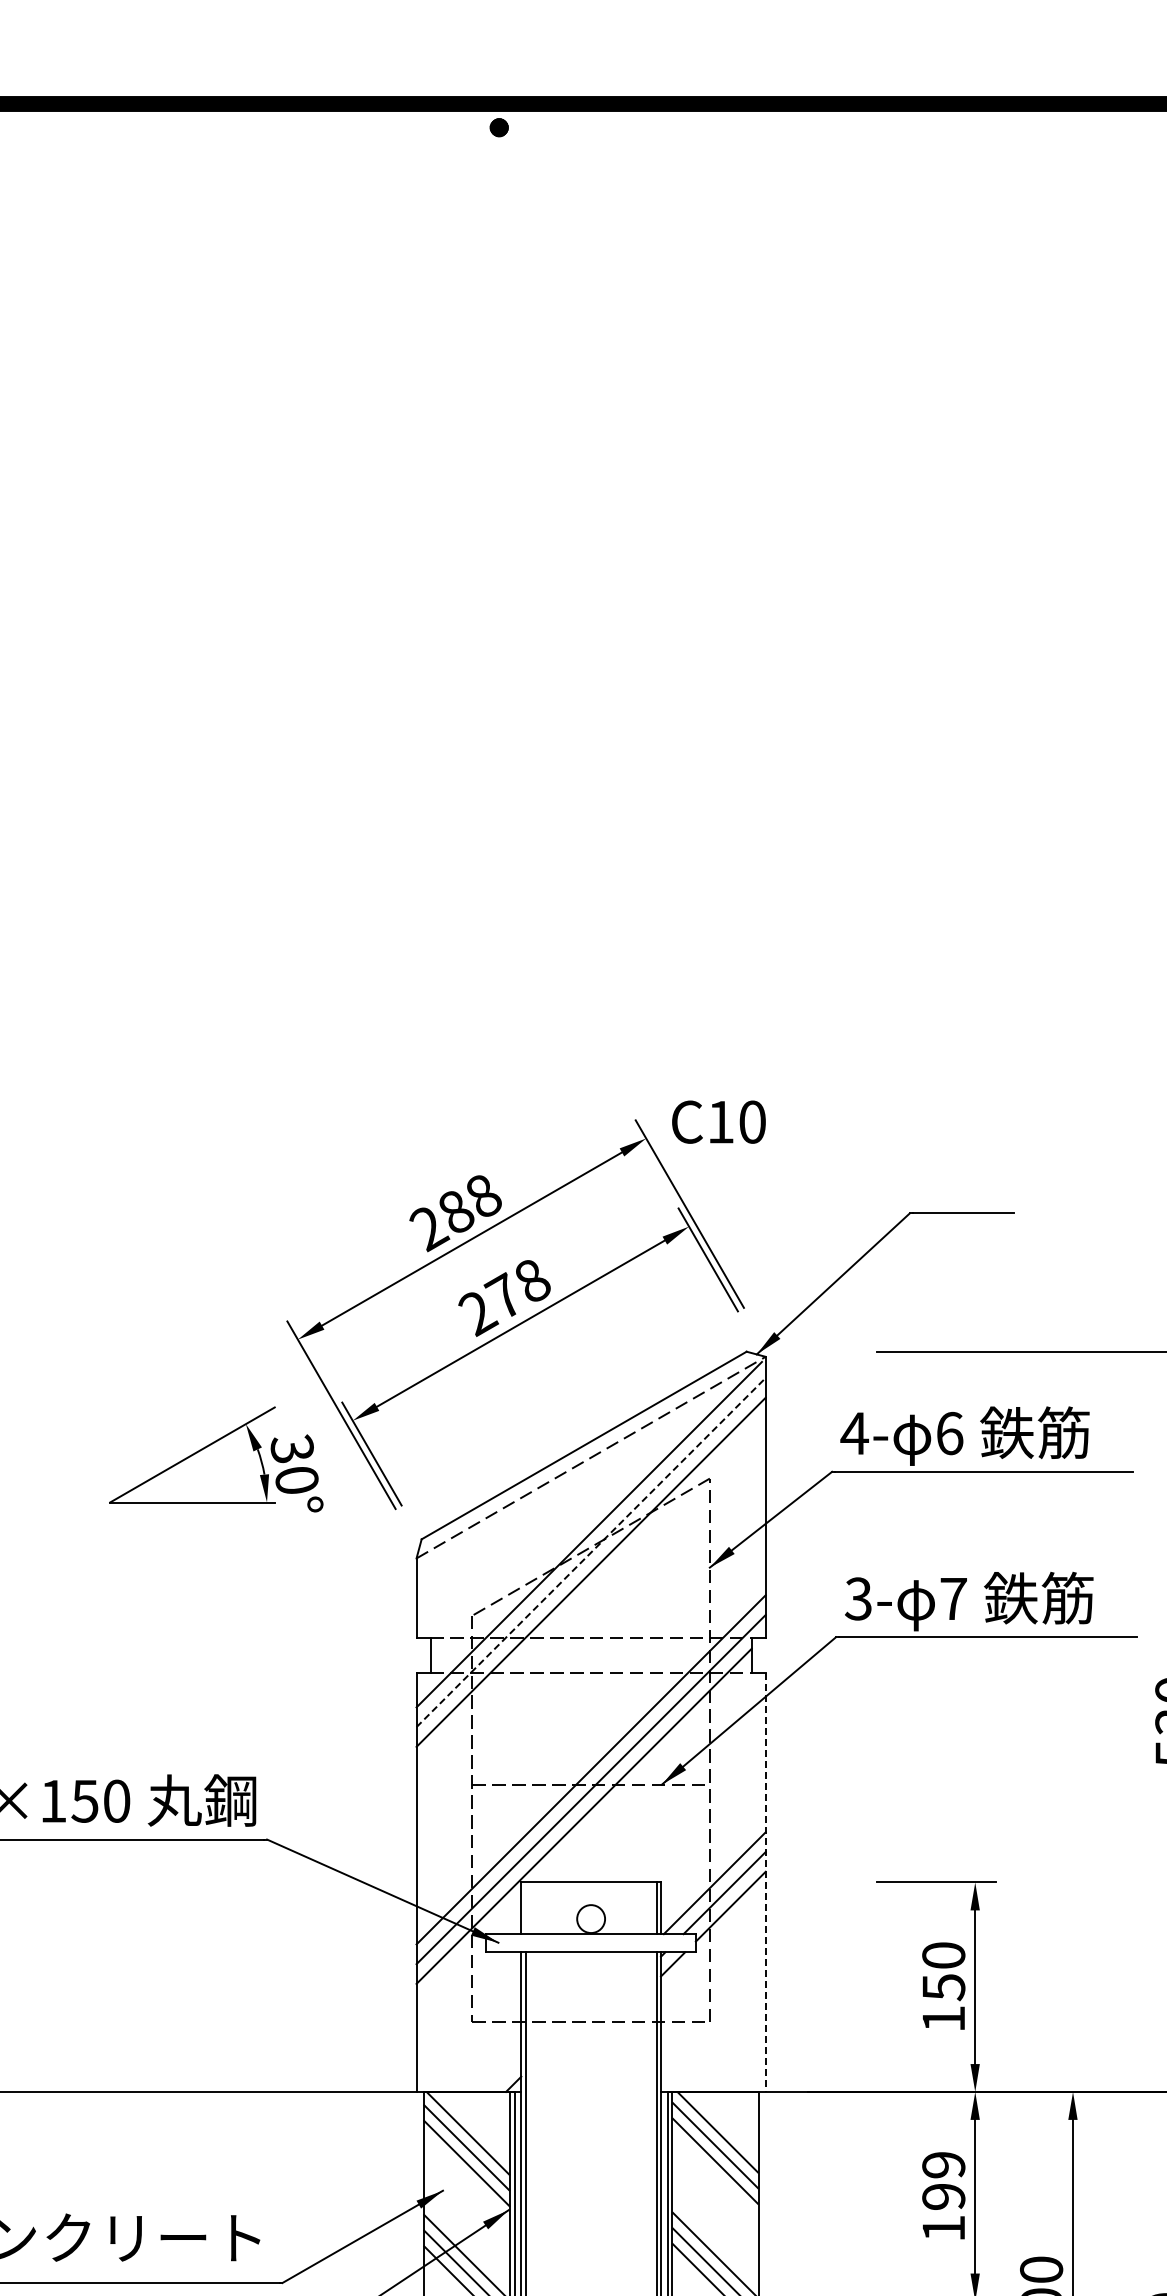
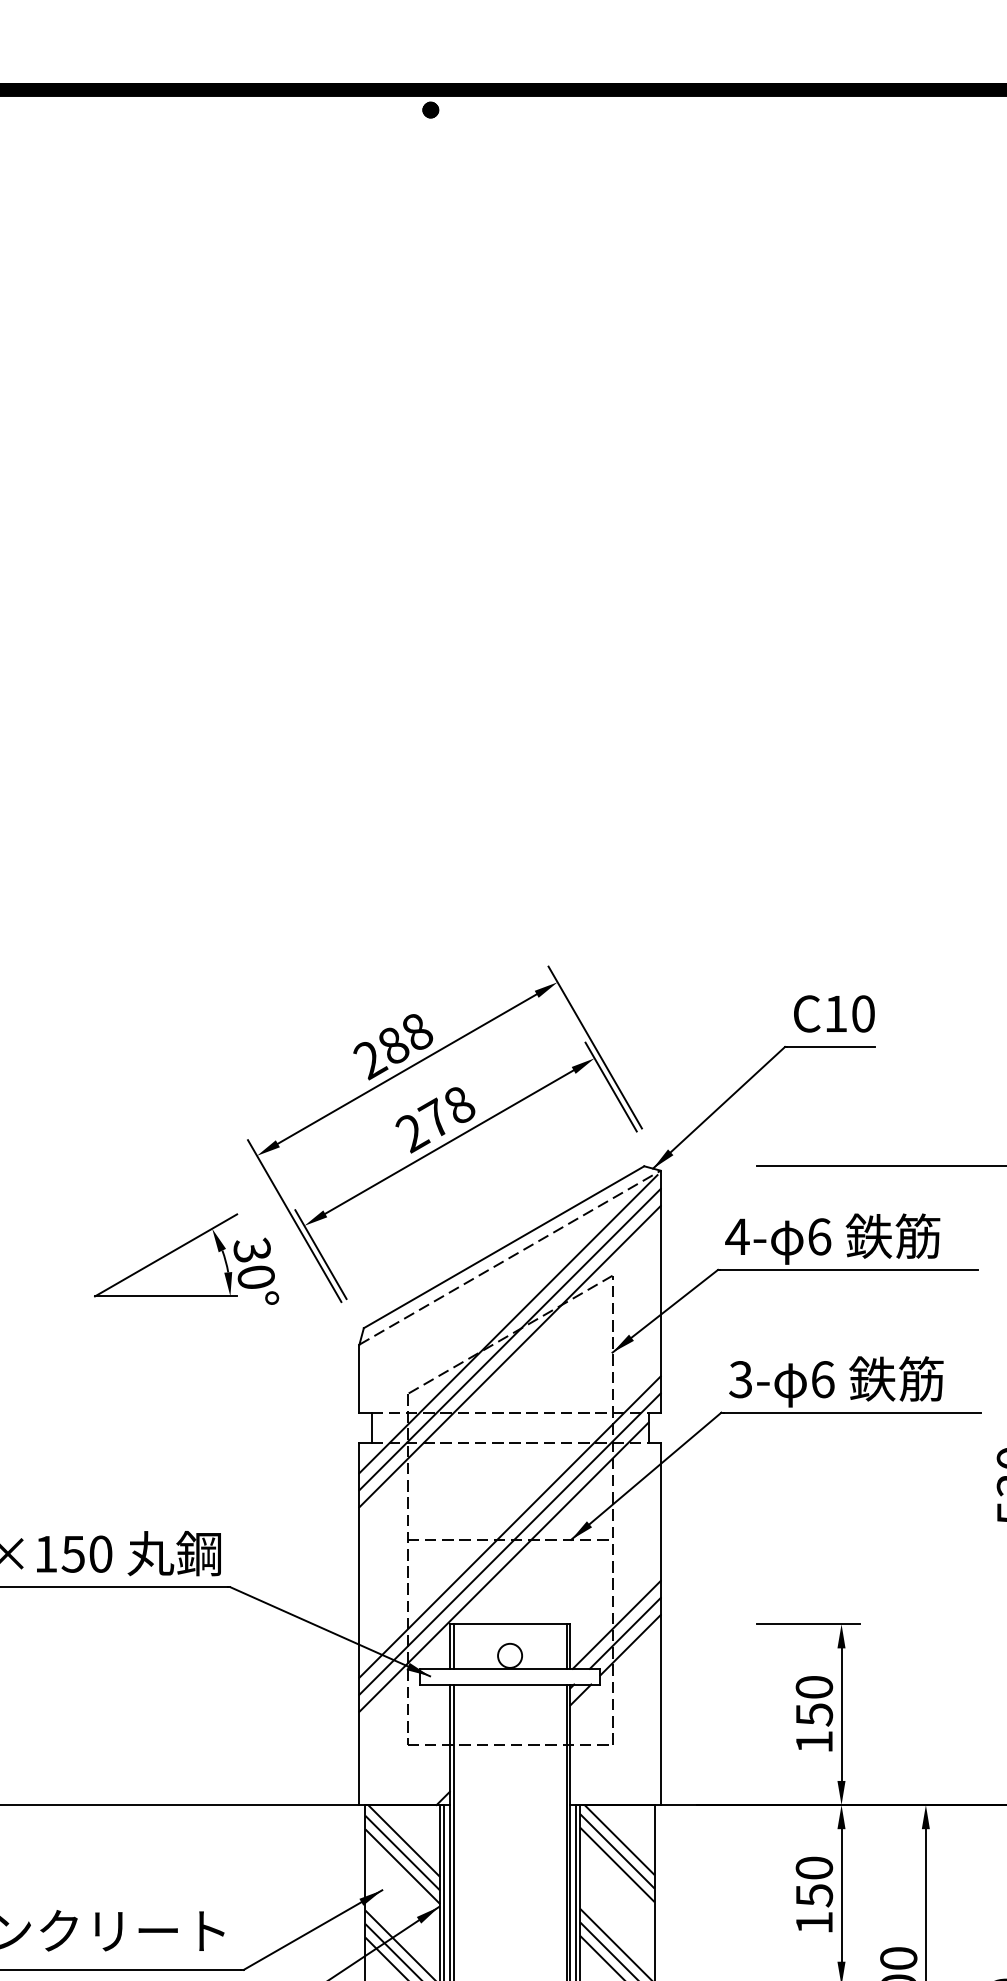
text: (718, 1121) -> (833, 1013), moved
line: (591, 1552) -> (510, 1339), dashed -> solid
text: (953, 1598) -> (822, 1379), 7 -> 6
line: (765, 1882) -> (660, 1624), dashed -> solid
line: (525, 1908) -> (453, 1646), added
text: (943, 2181) -> (814, 1882), 199 -> 150

